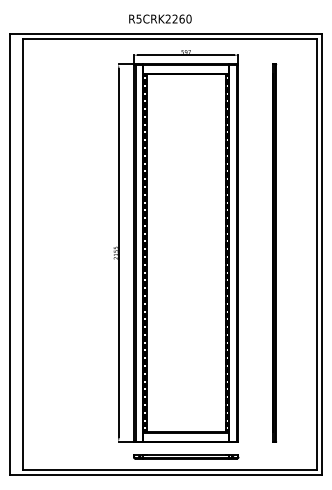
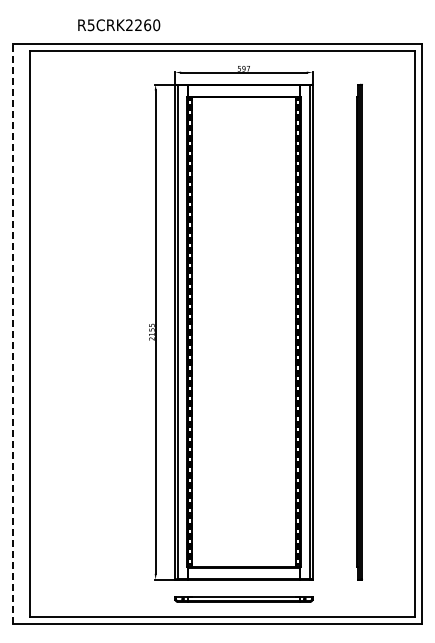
text: (160, 19) -> (119, 25), moved
line: (9, 254) -> (12, 333), solid -> dashed

